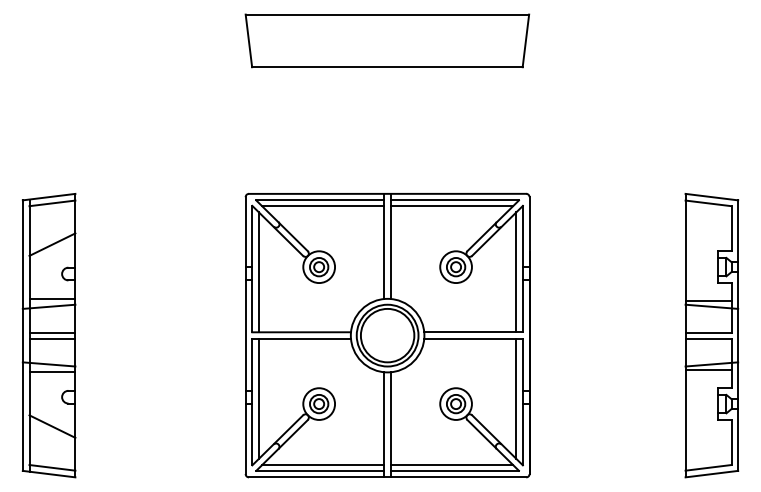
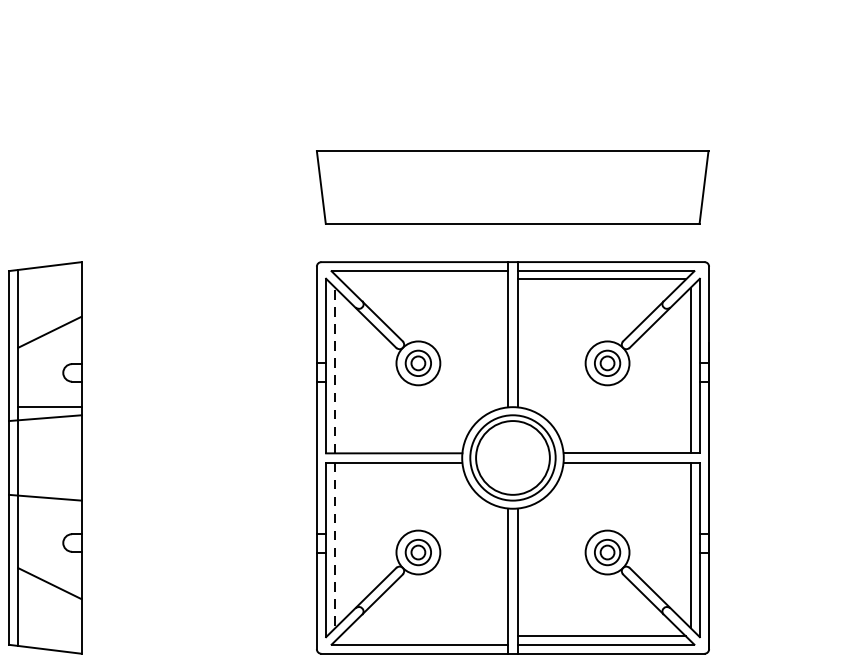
part: (387, 40) -> (512, 187), moved
line: (52, 203) -> (50, 275), removed
line: (323, 206) -> (424, 279), removed
line: (259, 272) -> (335, 370), solid -> dashed
line: (52, 332) -> (50, 453), removed
line: (52, 339) -> (50, 463), removed
line: (52, 372) -> (50, 508), removed
line: (259, 398) -> (335, 544), solid -> dashed
line: (323, 464) -> (424, 635), removed
line: (52, 467) -> (50, 640), removed

